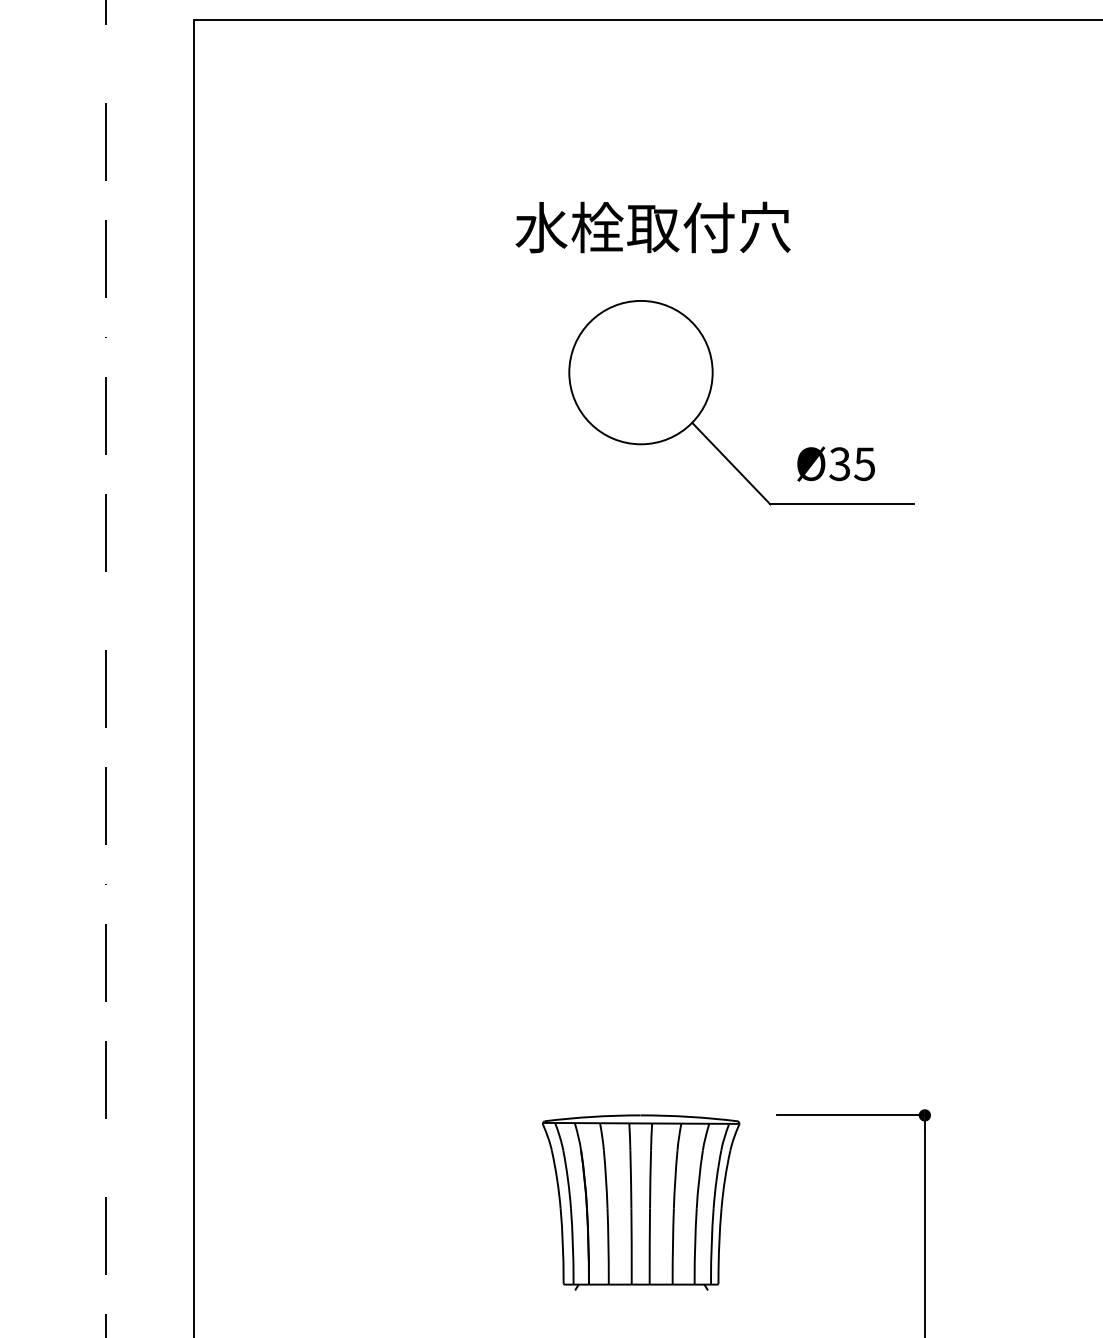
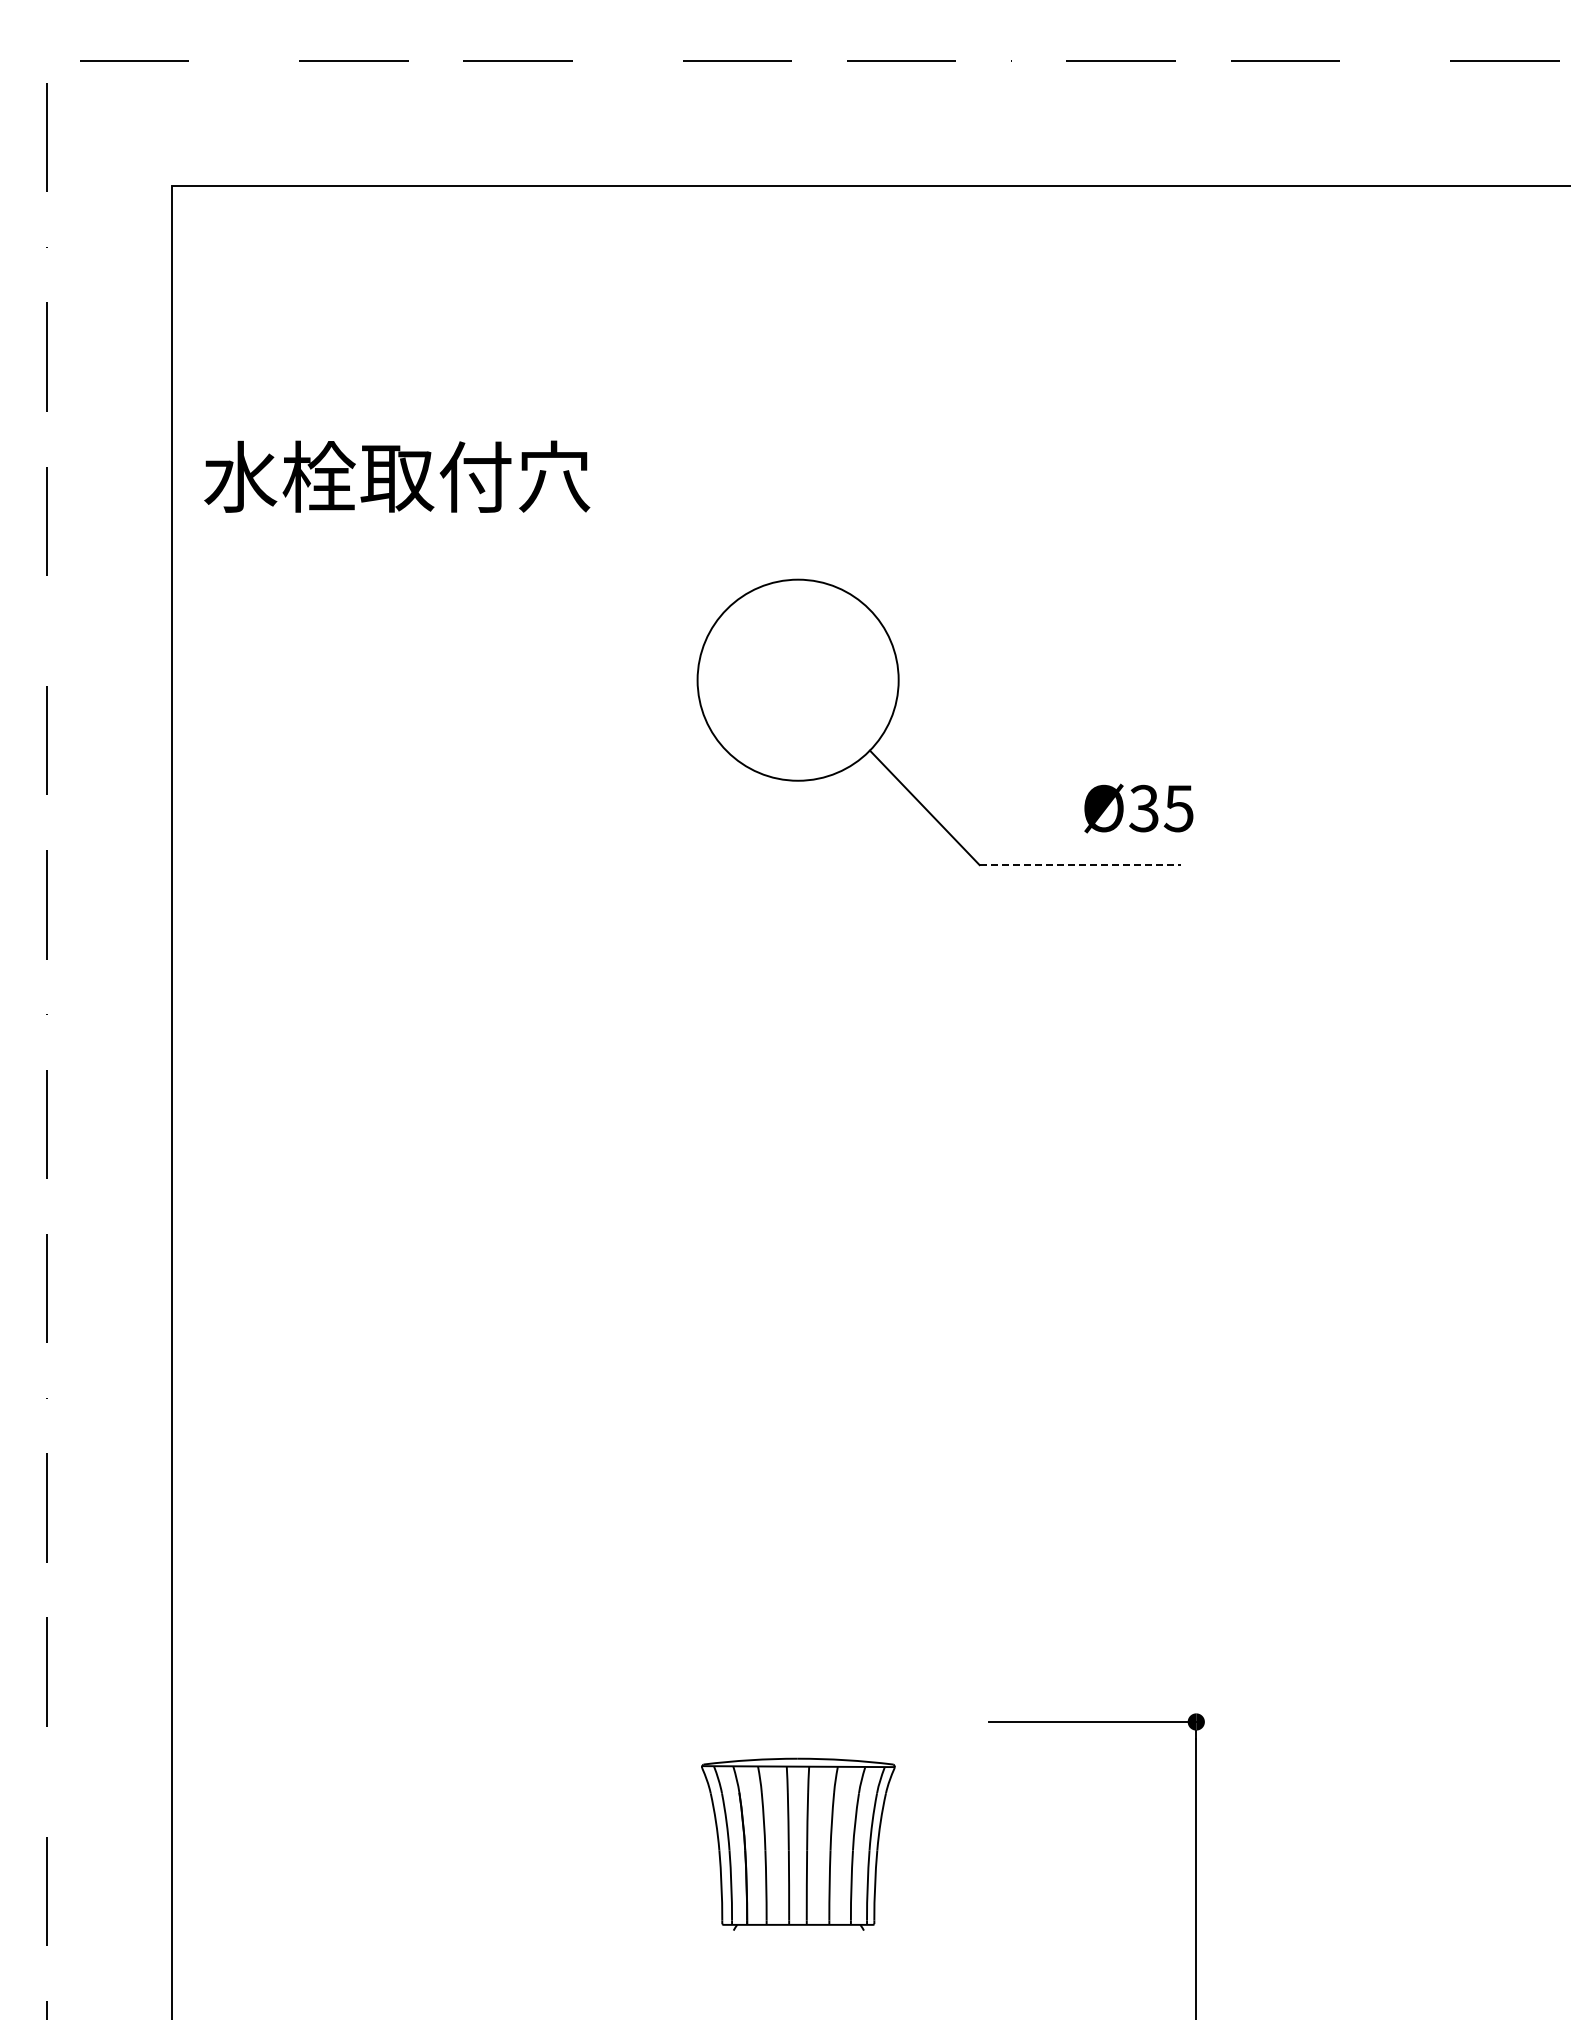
text: (653, 227) -> (397, 476), moved
text: (835, 464) -> (1138, 808), moved
line: (842, 504) -> (1080, 865), solid -> dashed
part: (641, 1202) -> (798, 1844), size x0.7

